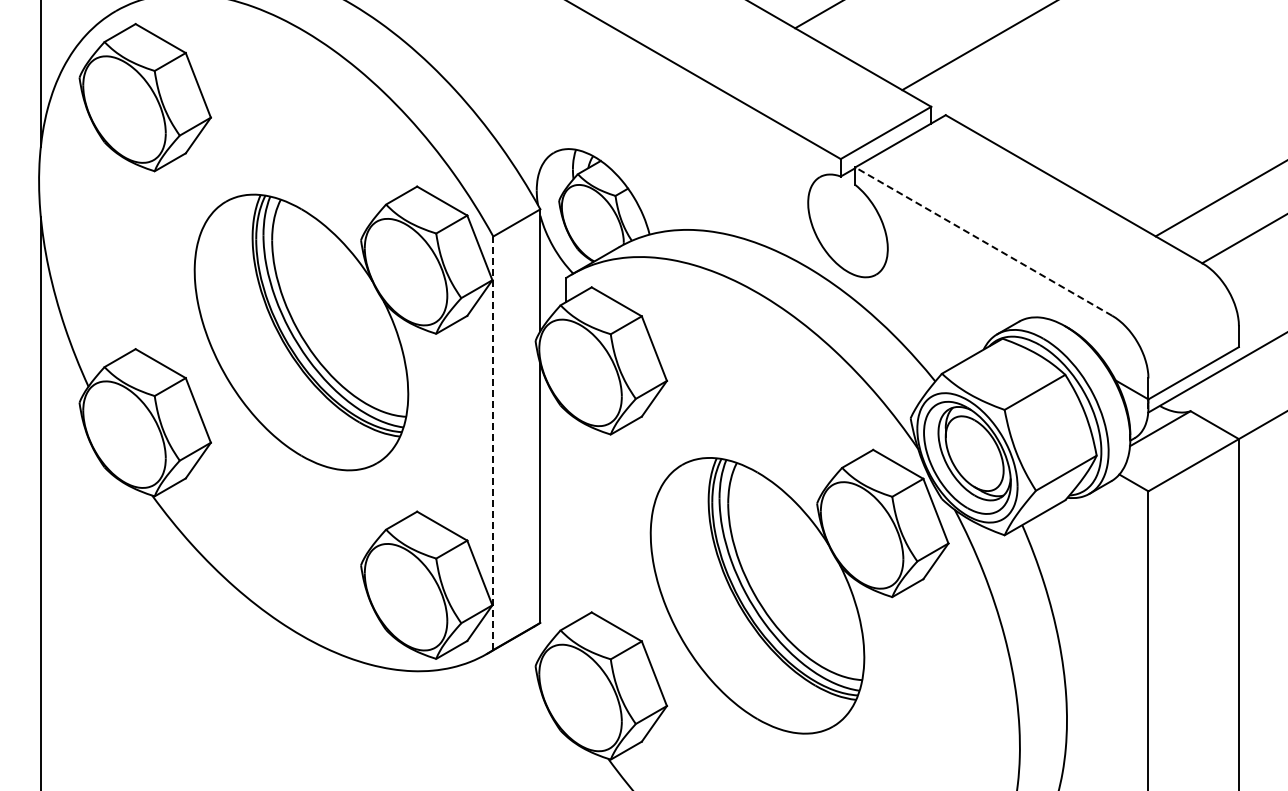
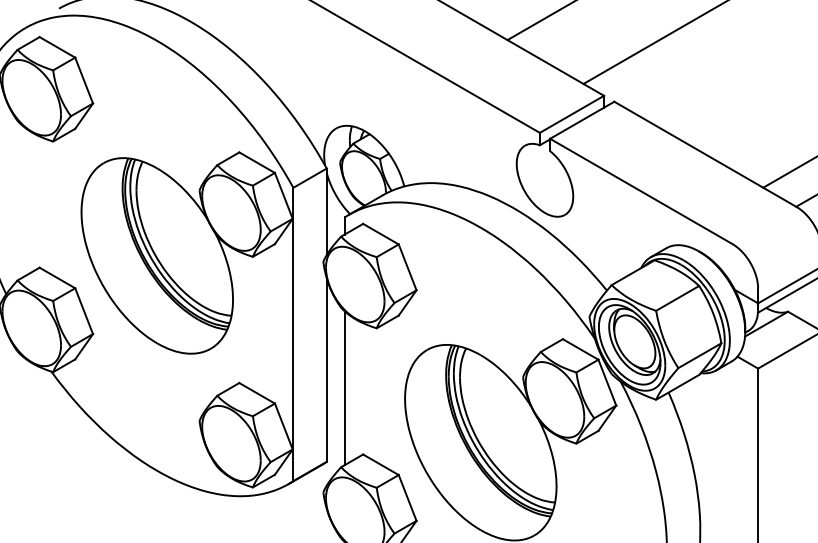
line: (983, 241) -> (641, 191), dashed -> solid
line: (493, 443) -> (293, 334), dashed -> solid
line: (565, 518) -> (344, 387), added

